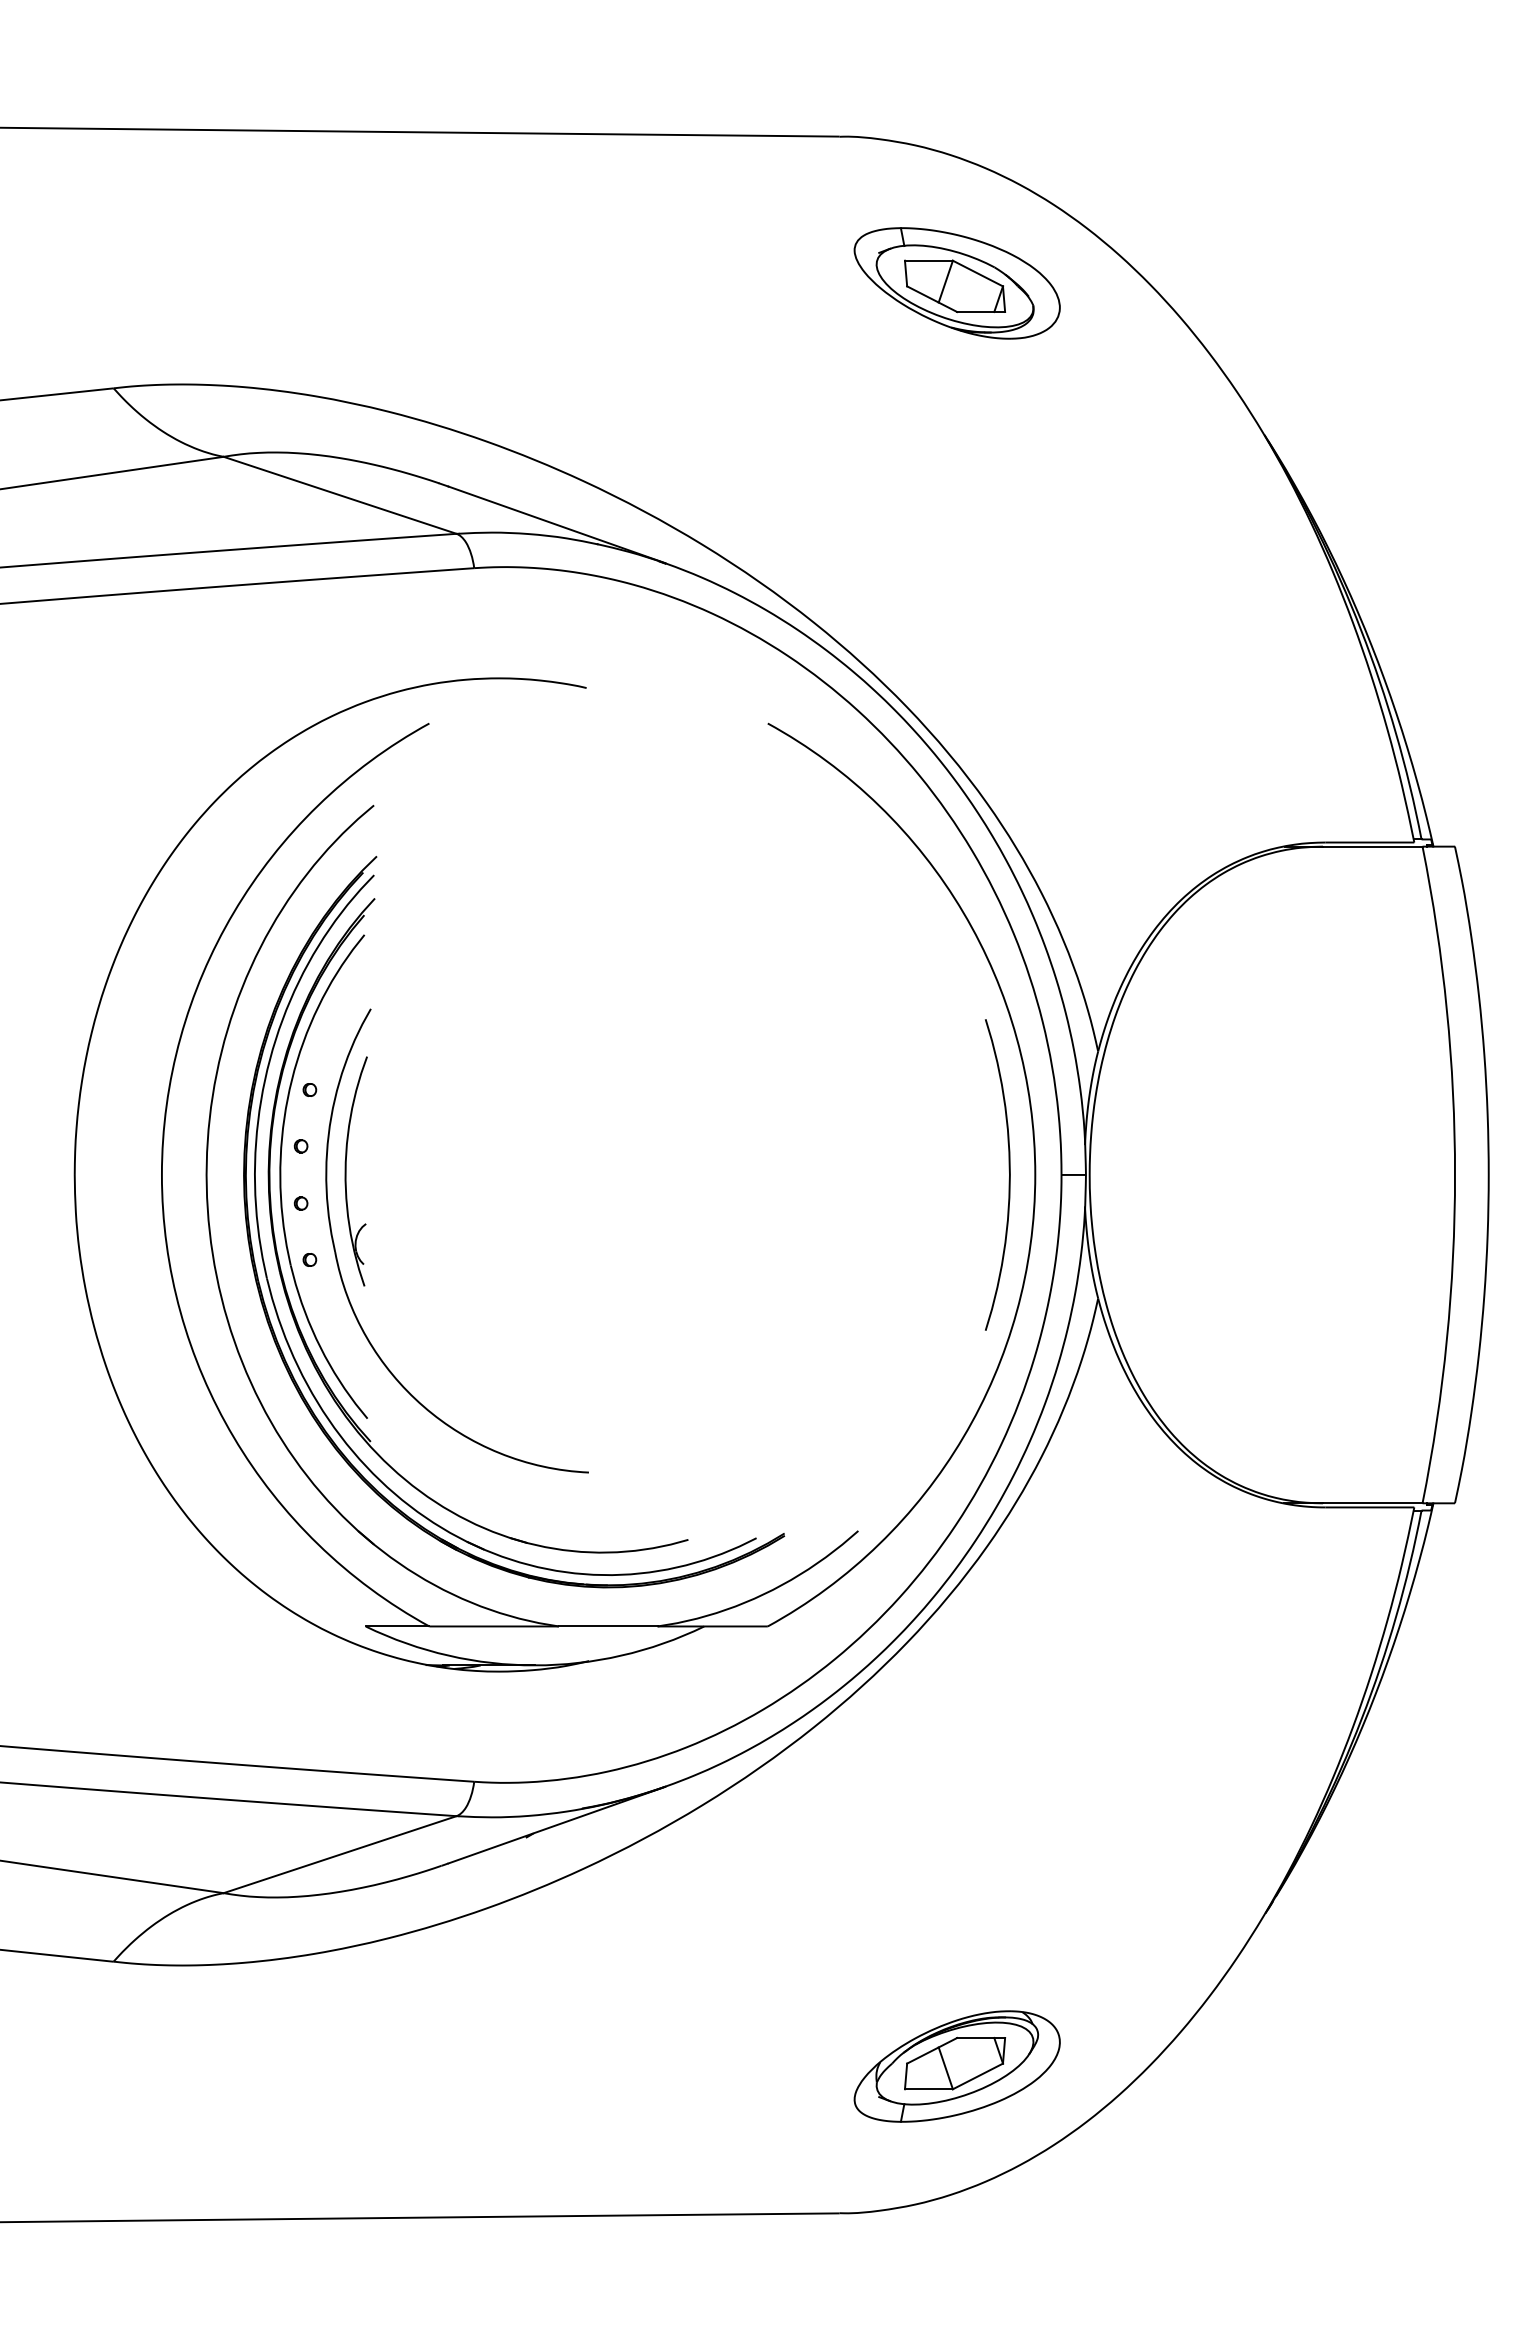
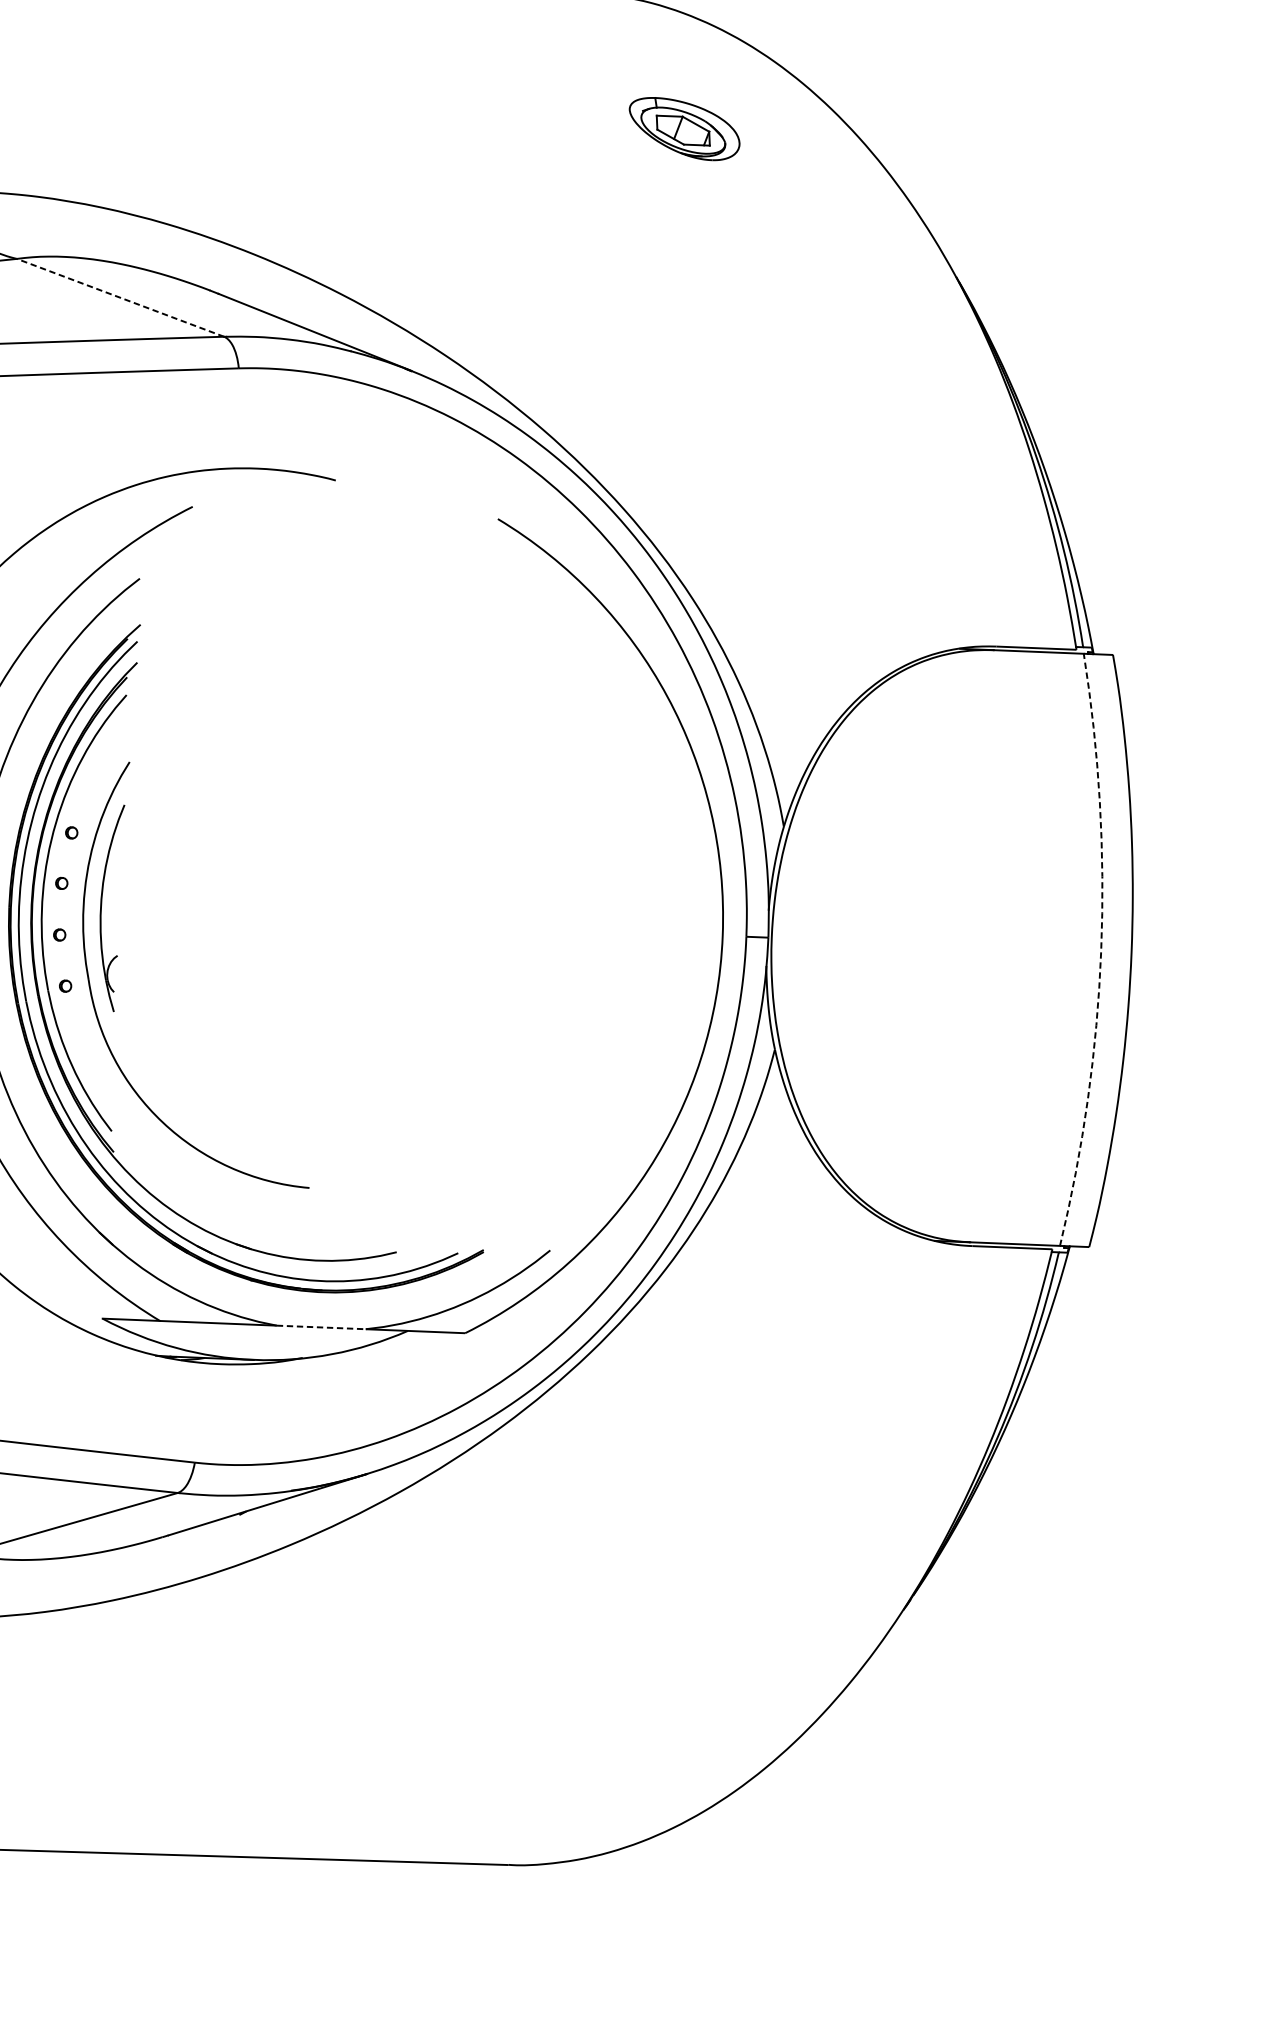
part: (956, 283) -> (683, 129), size x0.6
line: (340, 495) -> (120, 297), solid -> dashed
curve: (1008, 1170) -> (698, 930), removed
arc: (1455, 1174) -> (1101, 950), solid -> dashed
line: (608, 1626) -> (321, 1327), solid -> dashed
part: (956, 2066) -> (619, 1736), removed

